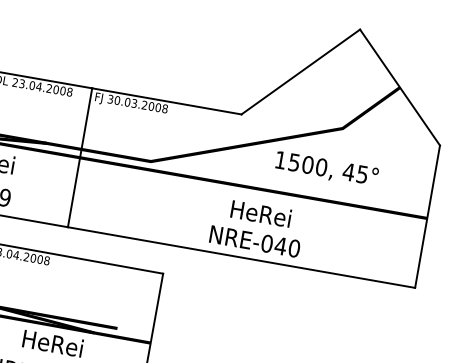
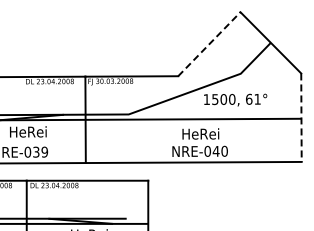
line: (300, 72) -> (209, 44), solid -> dashed
text: (354, 171) -> (252, 98), 45° -> 61°
line: (427, 218) -> (301, 118), solid -> dashed

